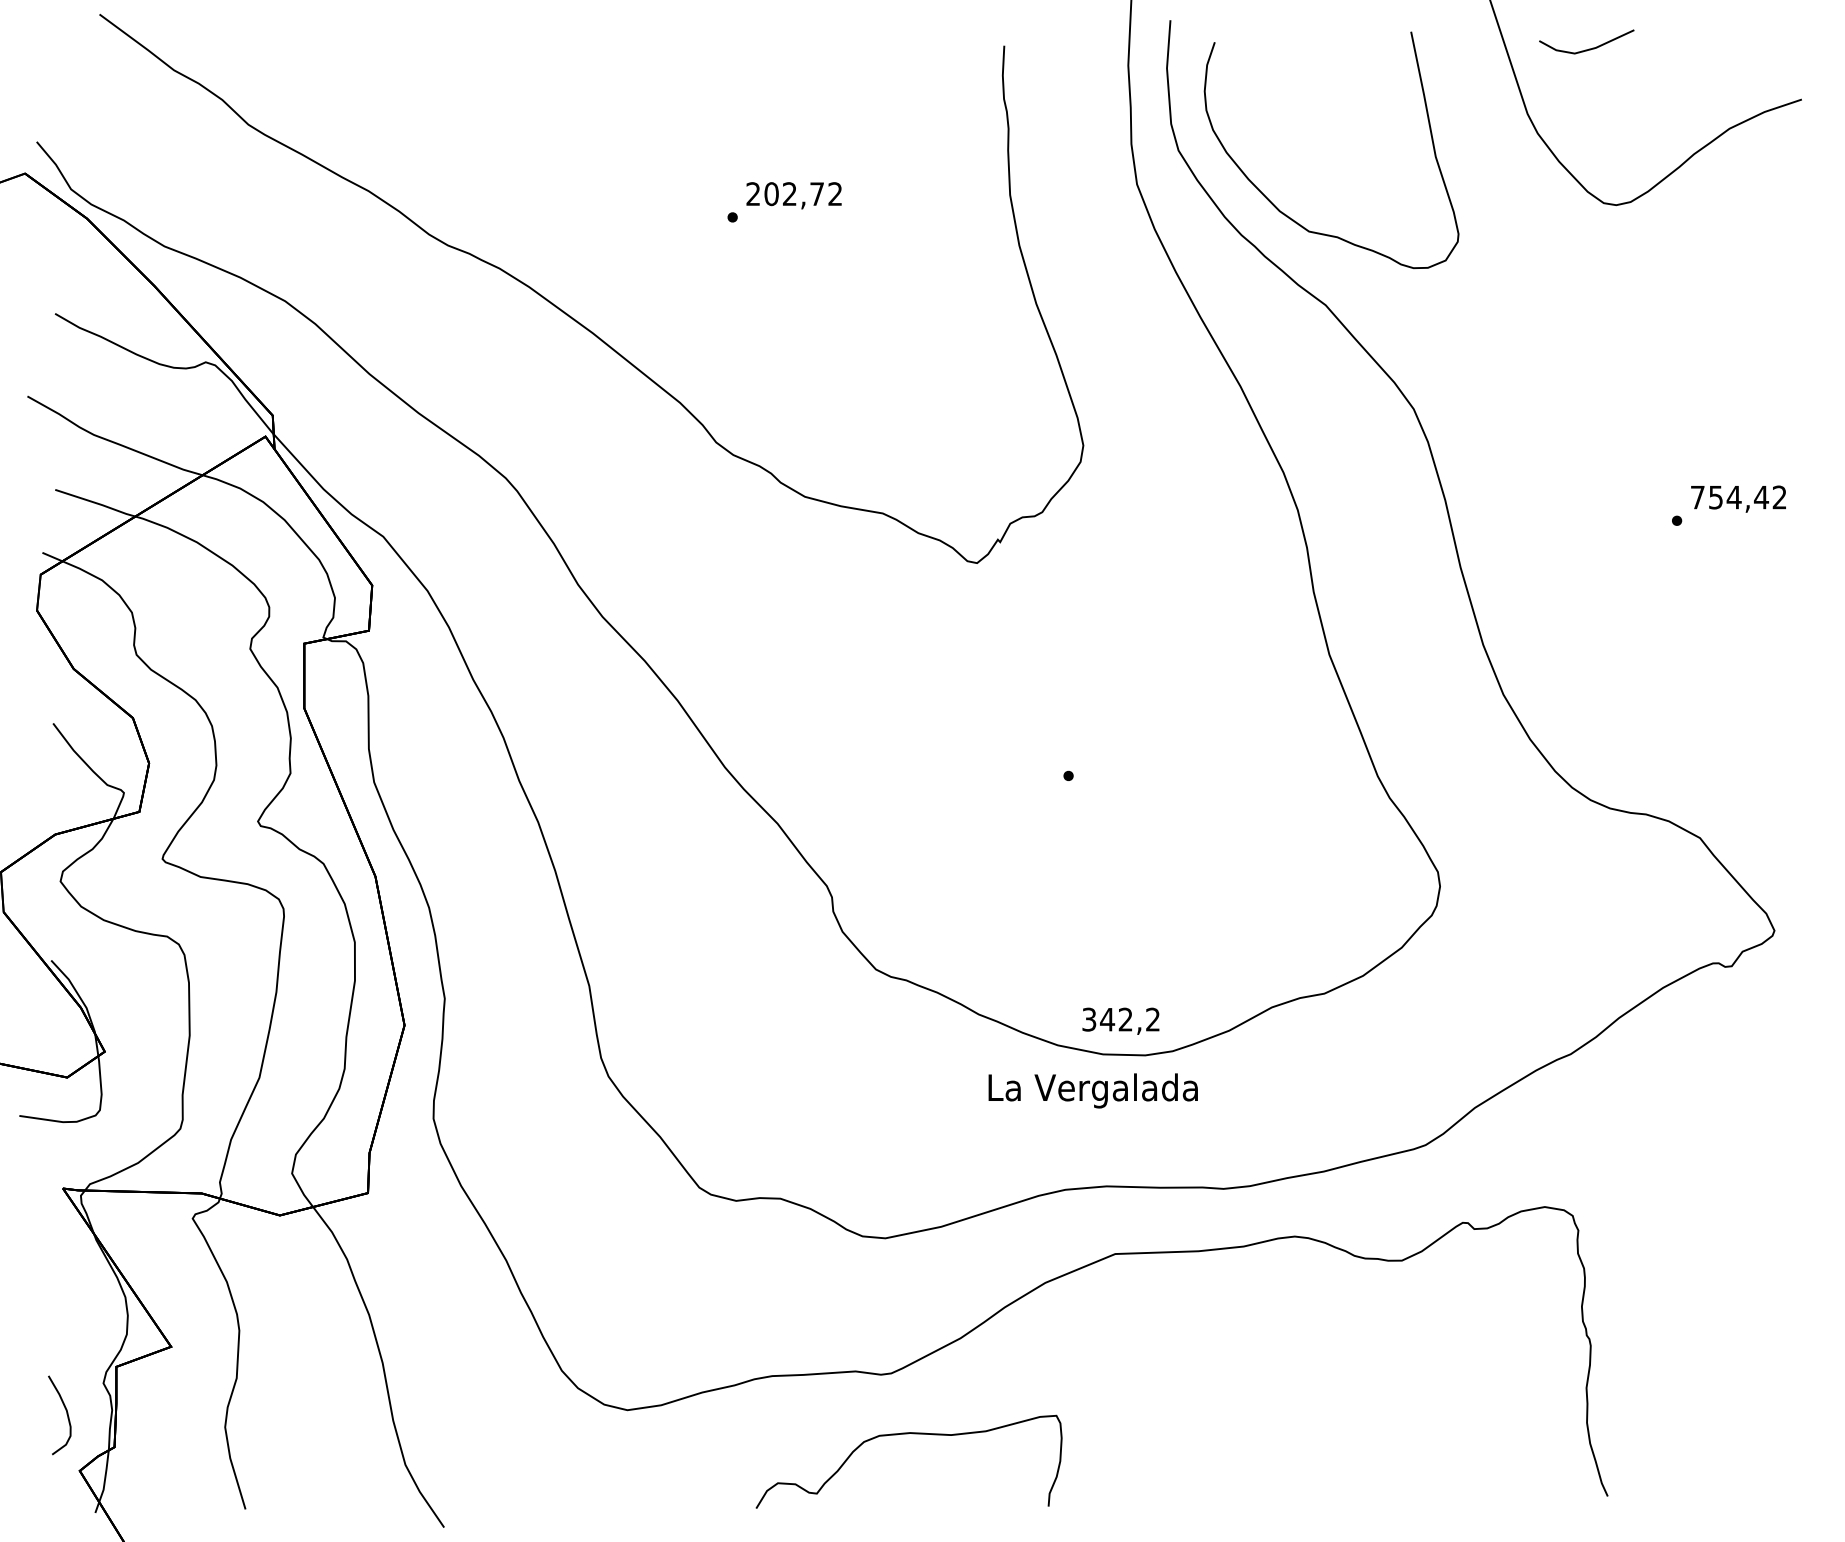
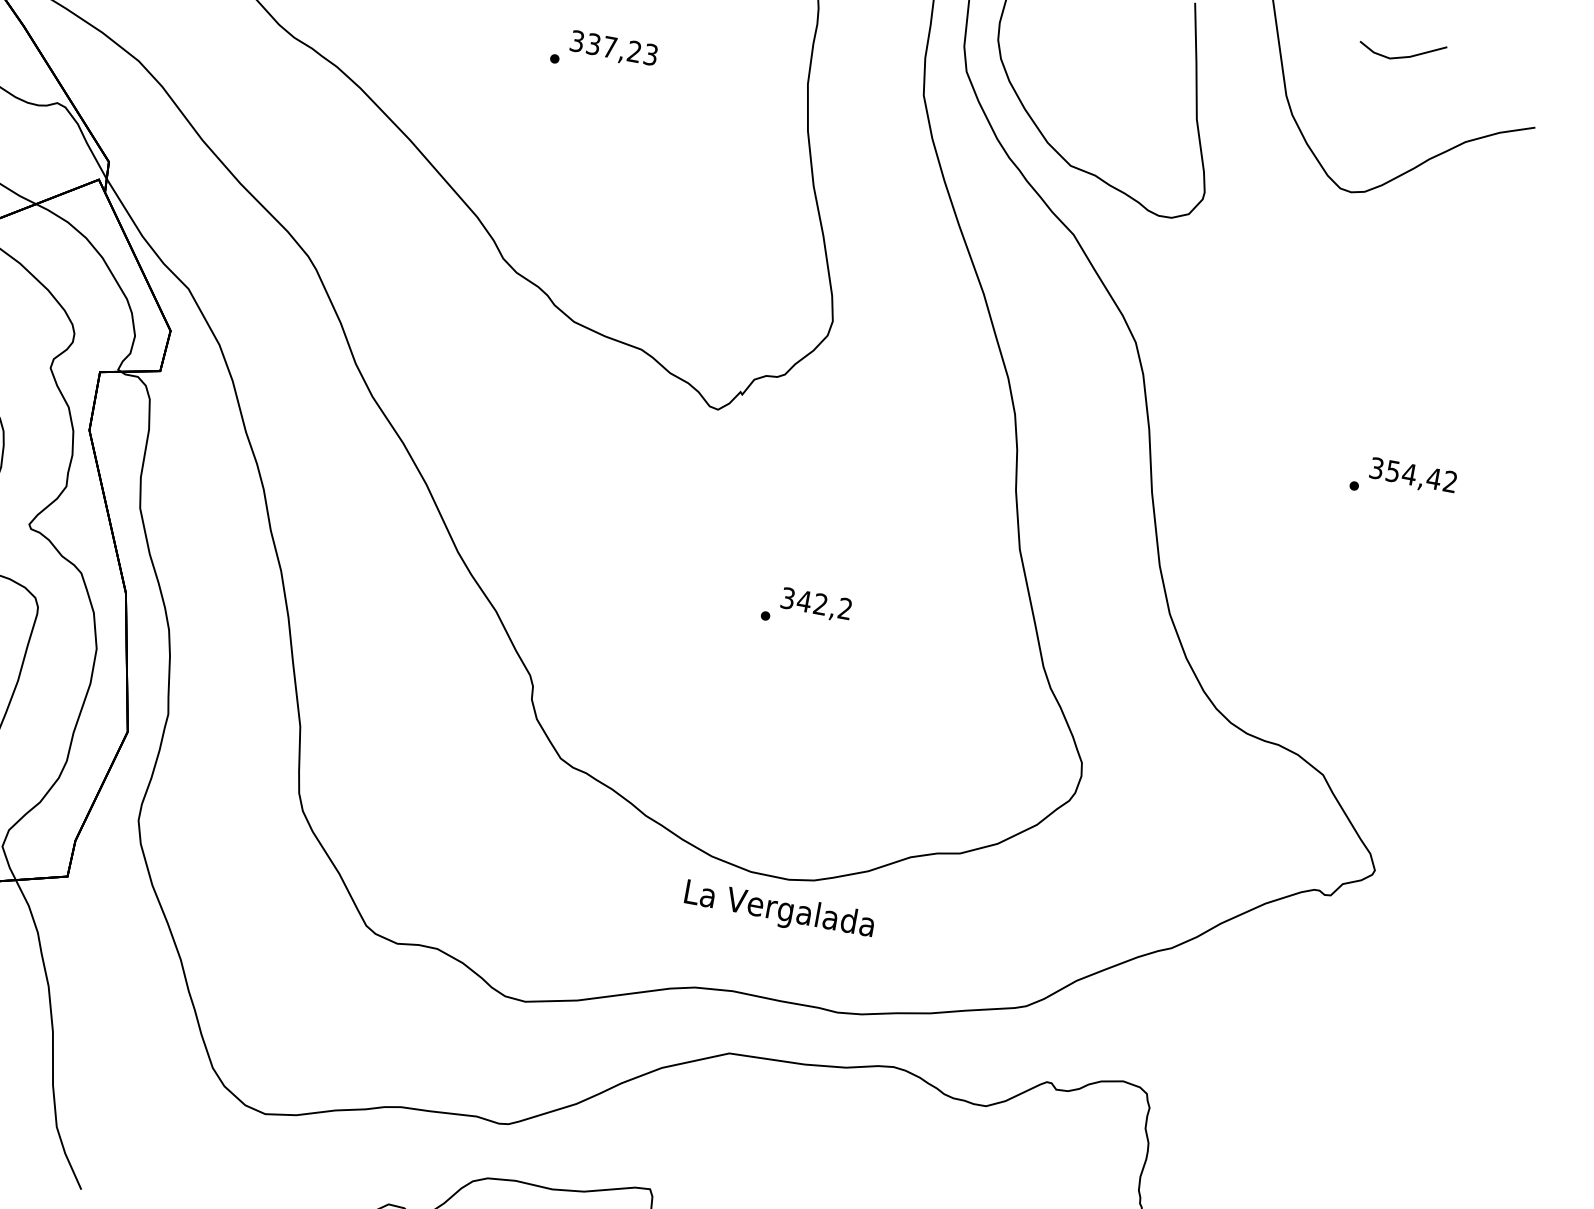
line: (1589, 48) -> (1403, 56), moved
text: (794, 194) -> (614, 48), 202,72 -> 337,23
text: (1697, 497) -> (1376, 468), 754,42 -> 354,42
text: (1120, 1020) -> (815, 604), moved
text: (1092, 1090) -> (778, 910), moved

